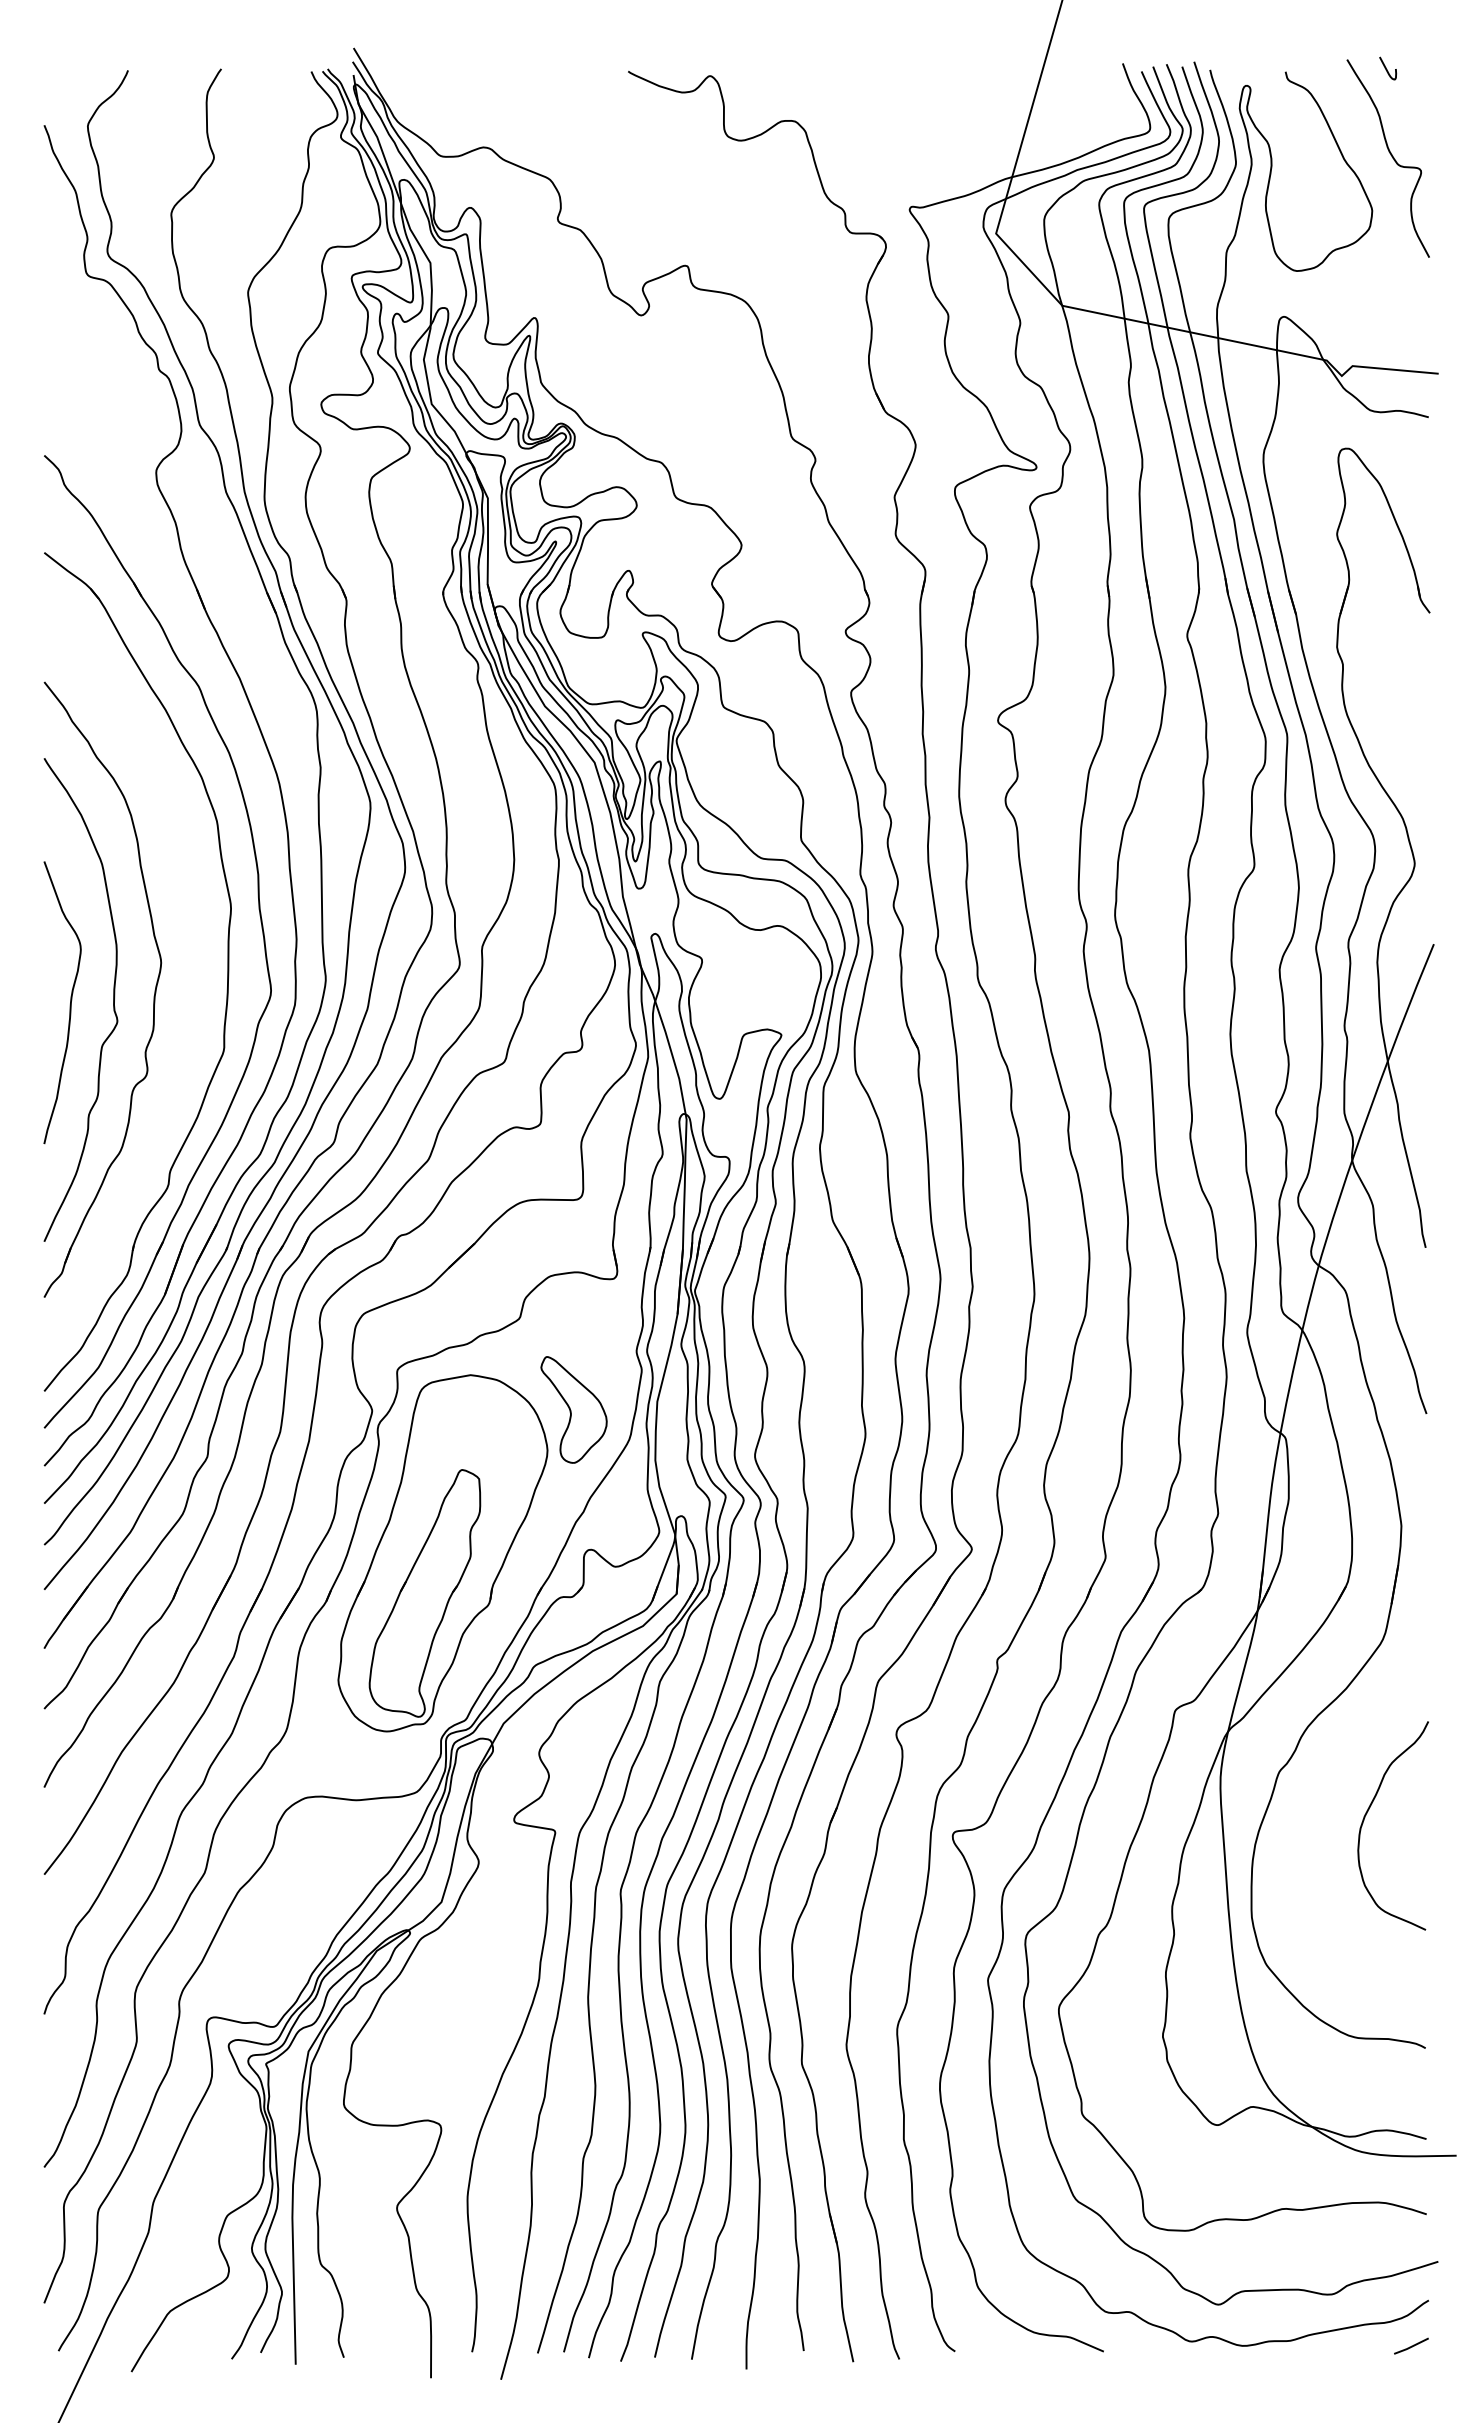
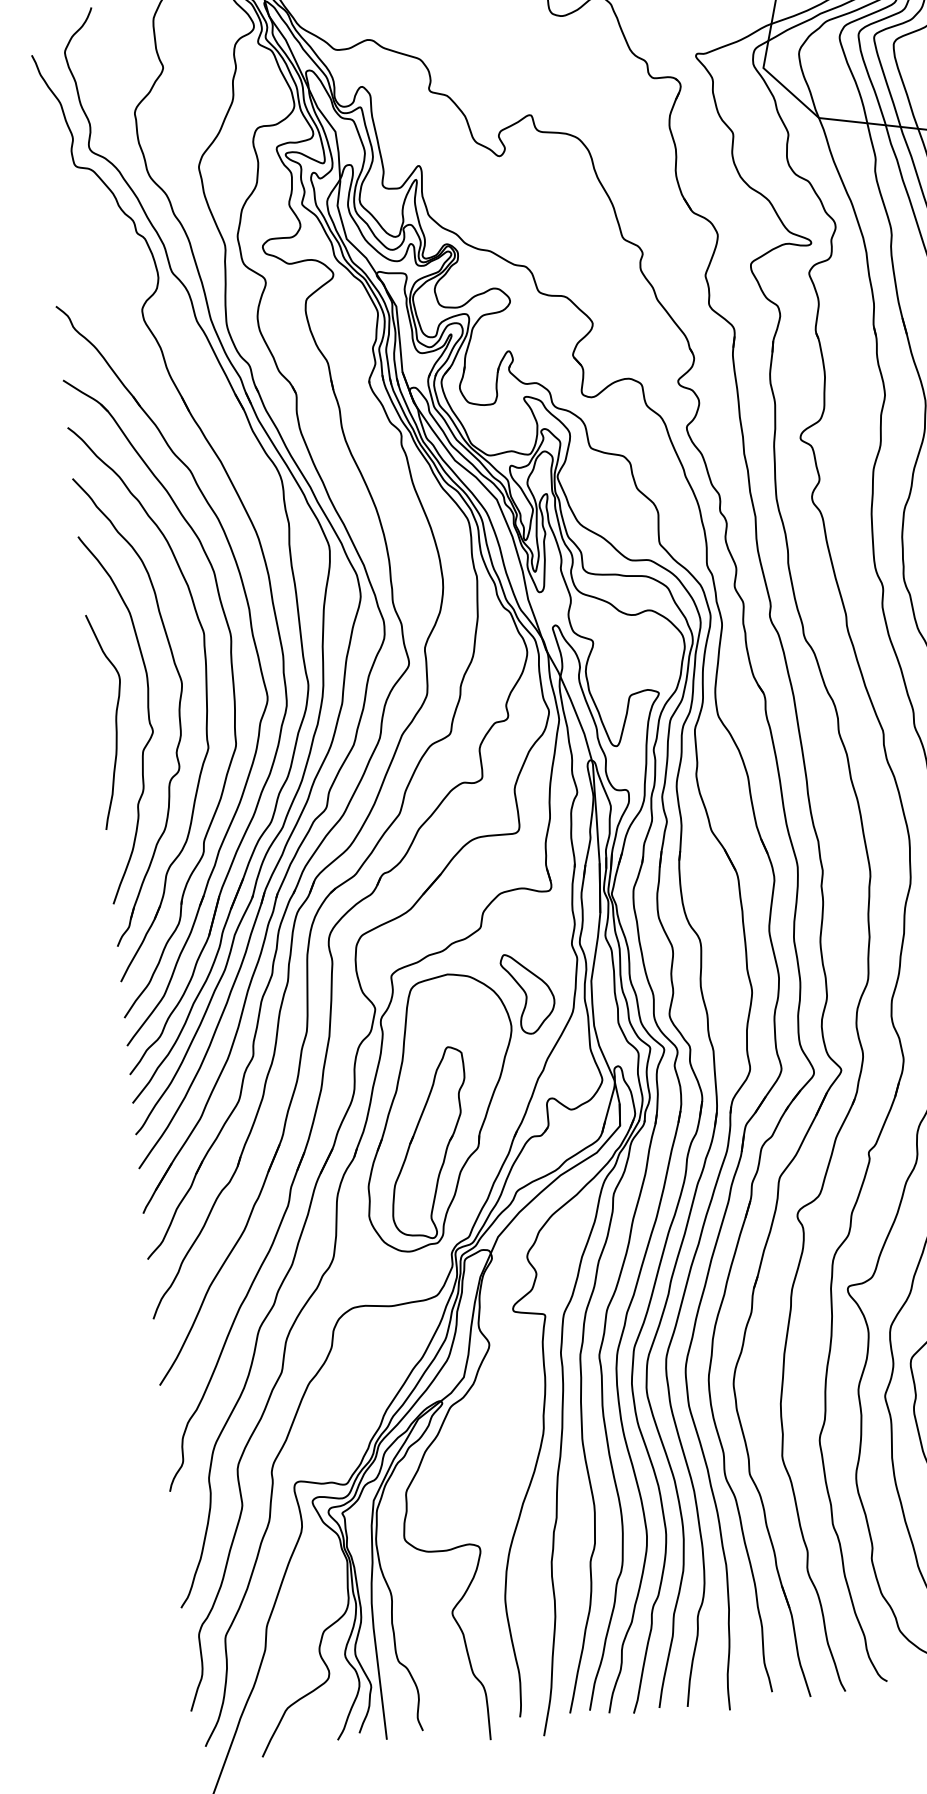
part: (190, 984) -> (205, 697), added

